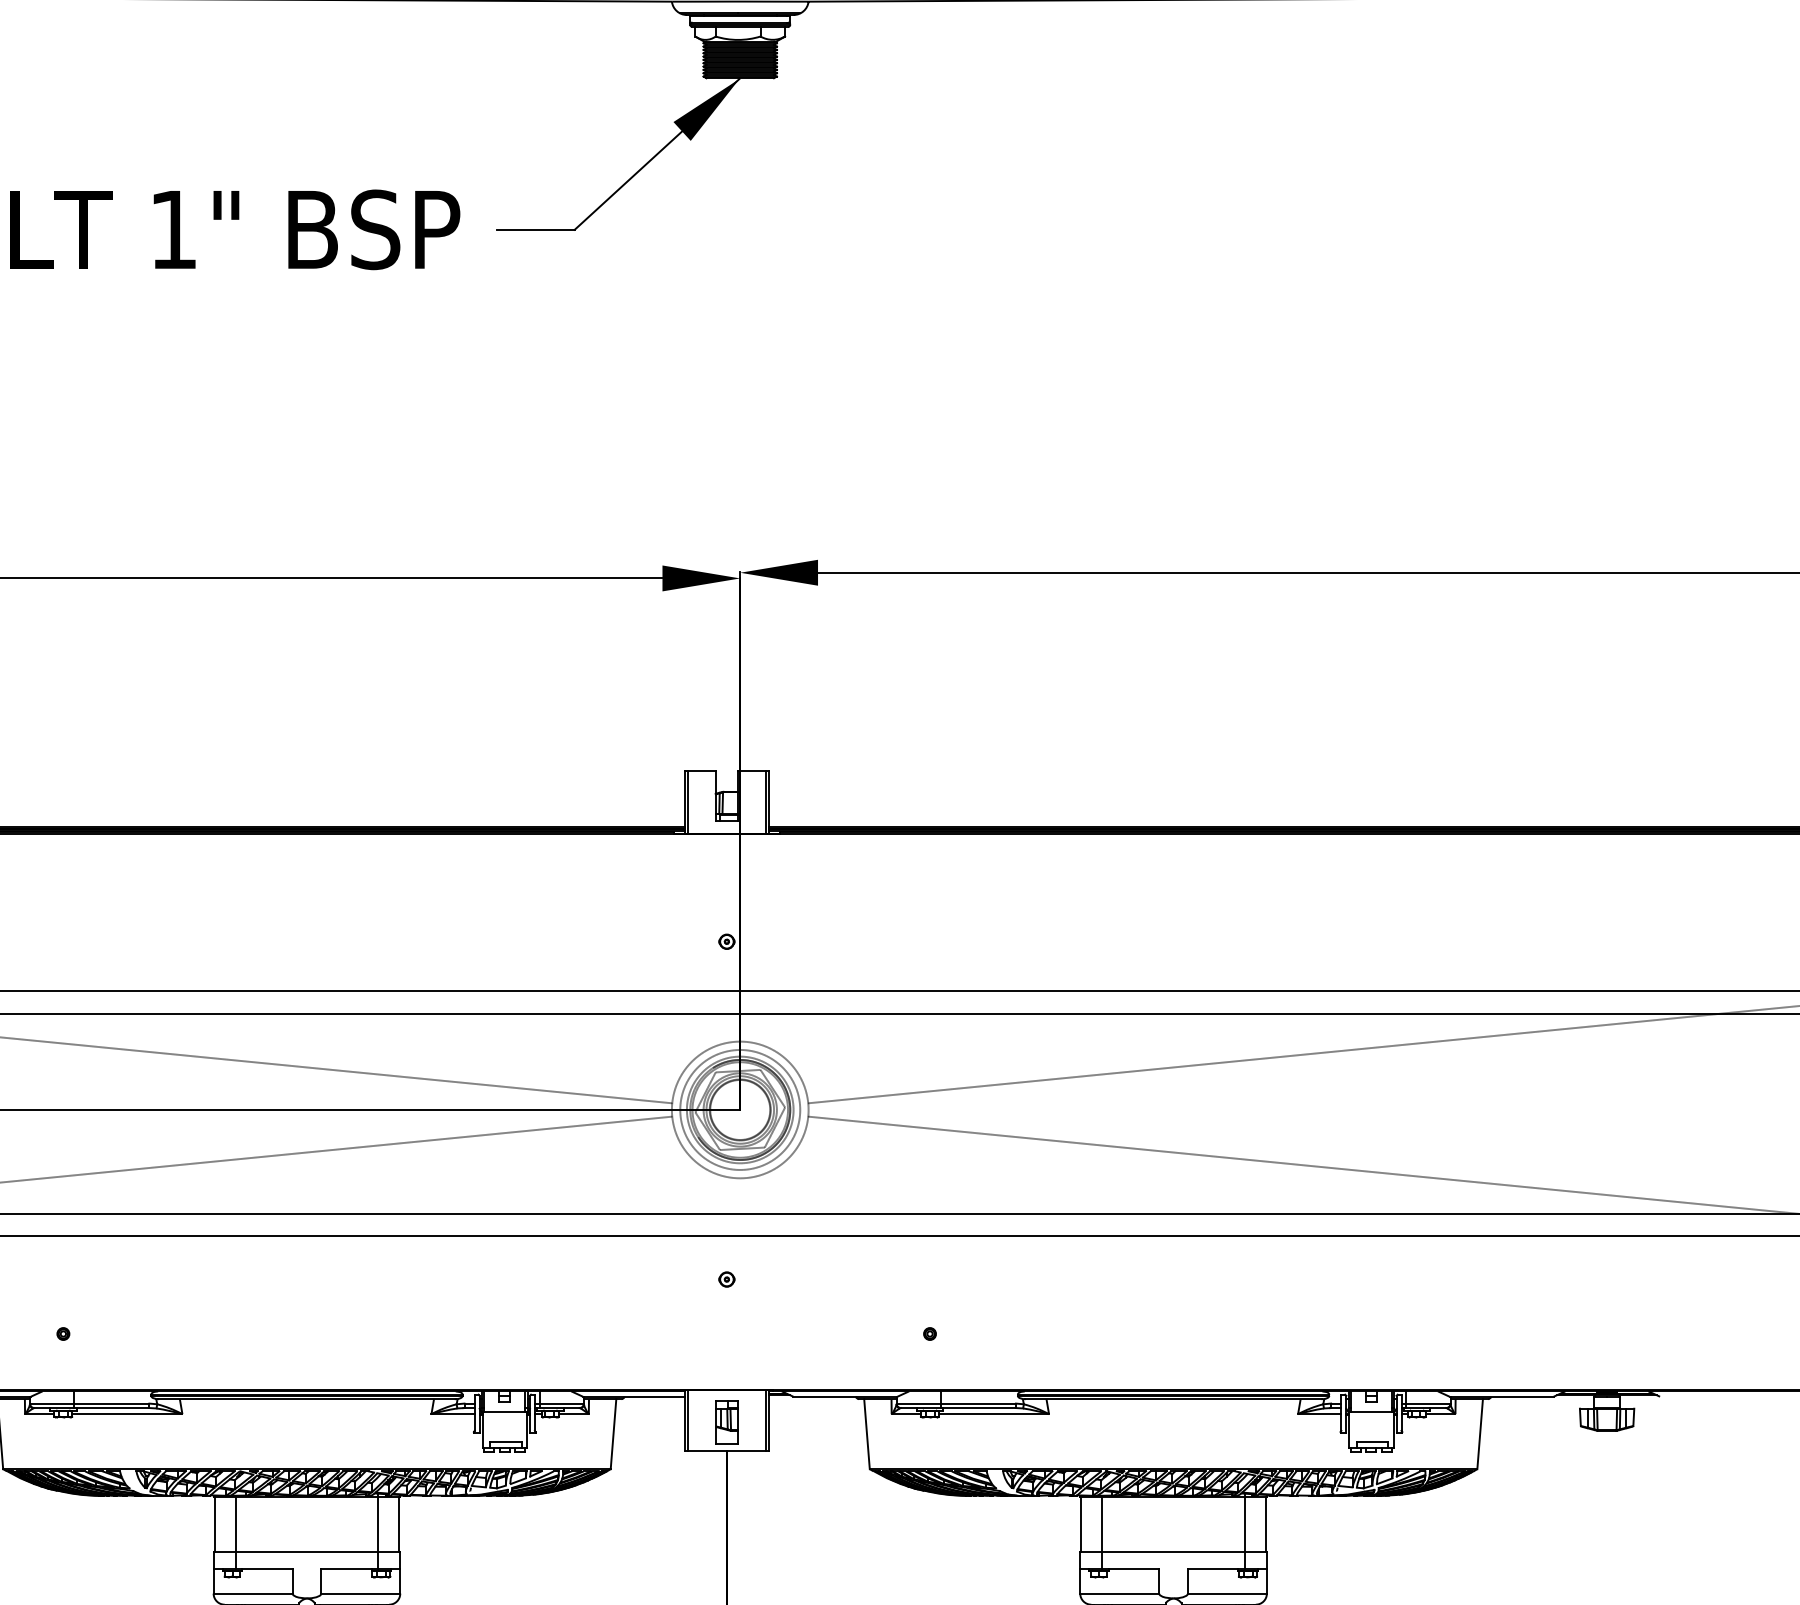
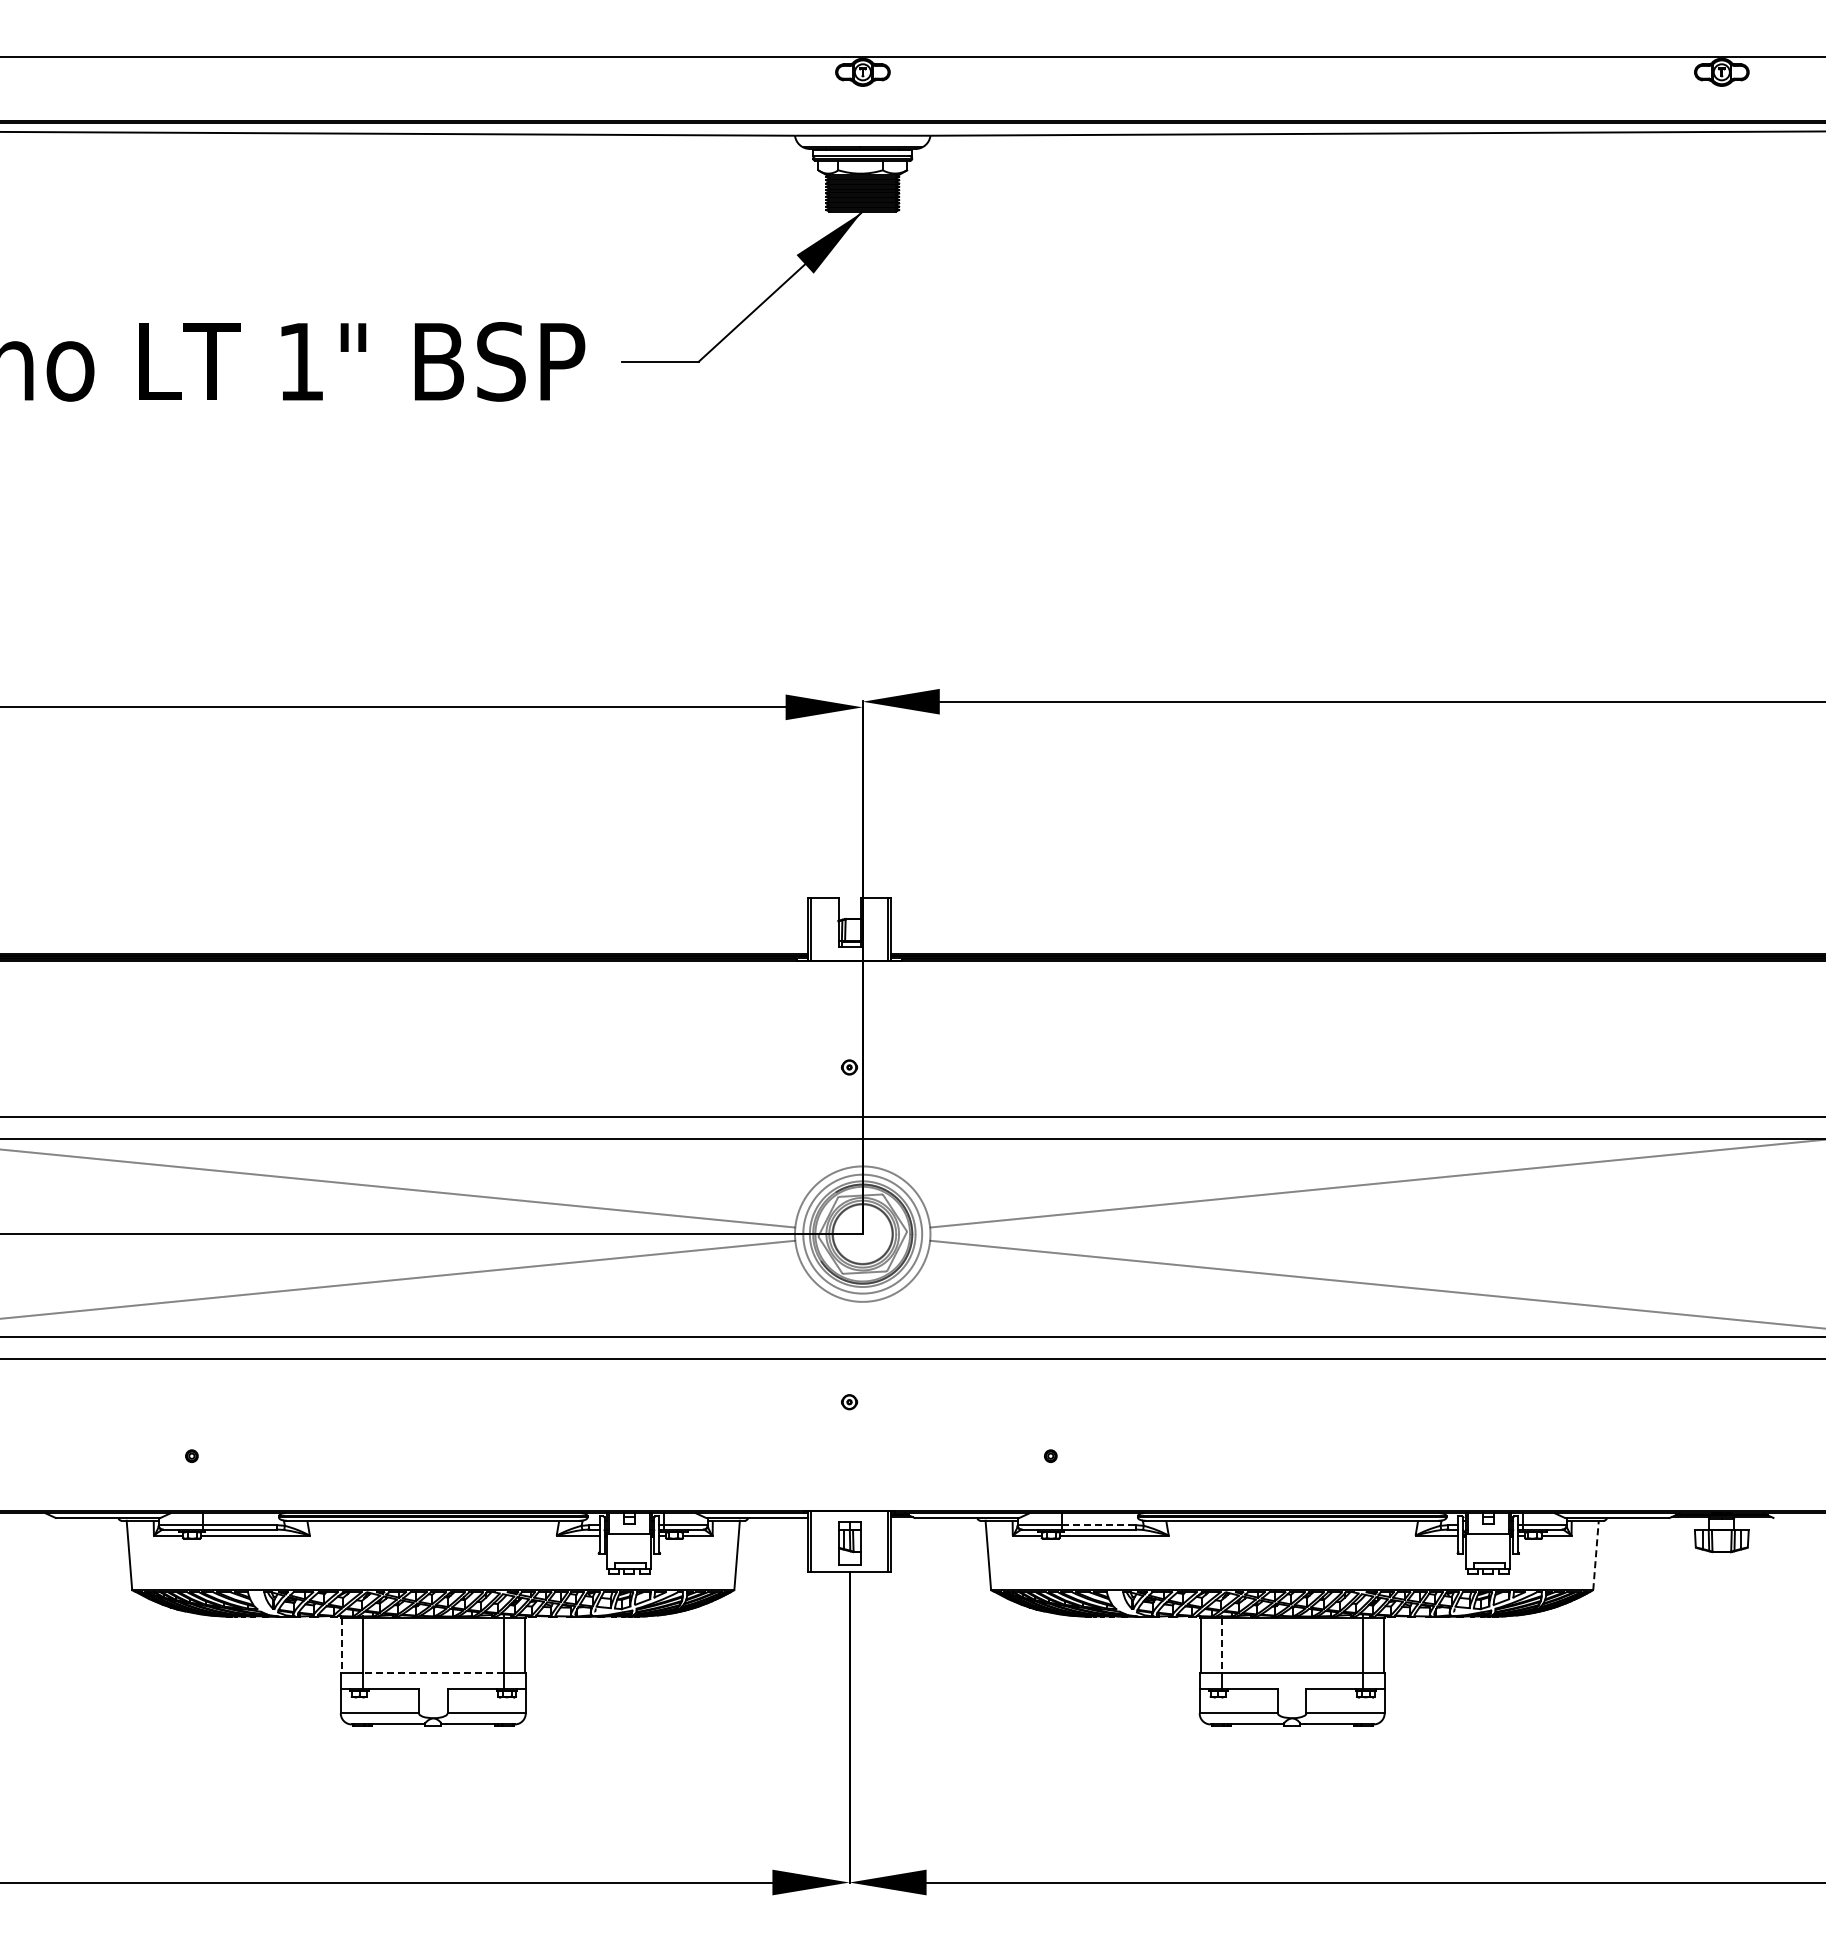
line: (979, 1403) -> (1099, 1525), solid -> dashed
line: (1480, 1434) -> (1596, 1555), solid -> dashed
line: (214, 1525) -> (341, 1645), solid -> dashed
line: (1102, 1525) -> (1221, 1645), solid -> dashed
line: (306, 1552) -> (432, 1672), solid -> dashed

